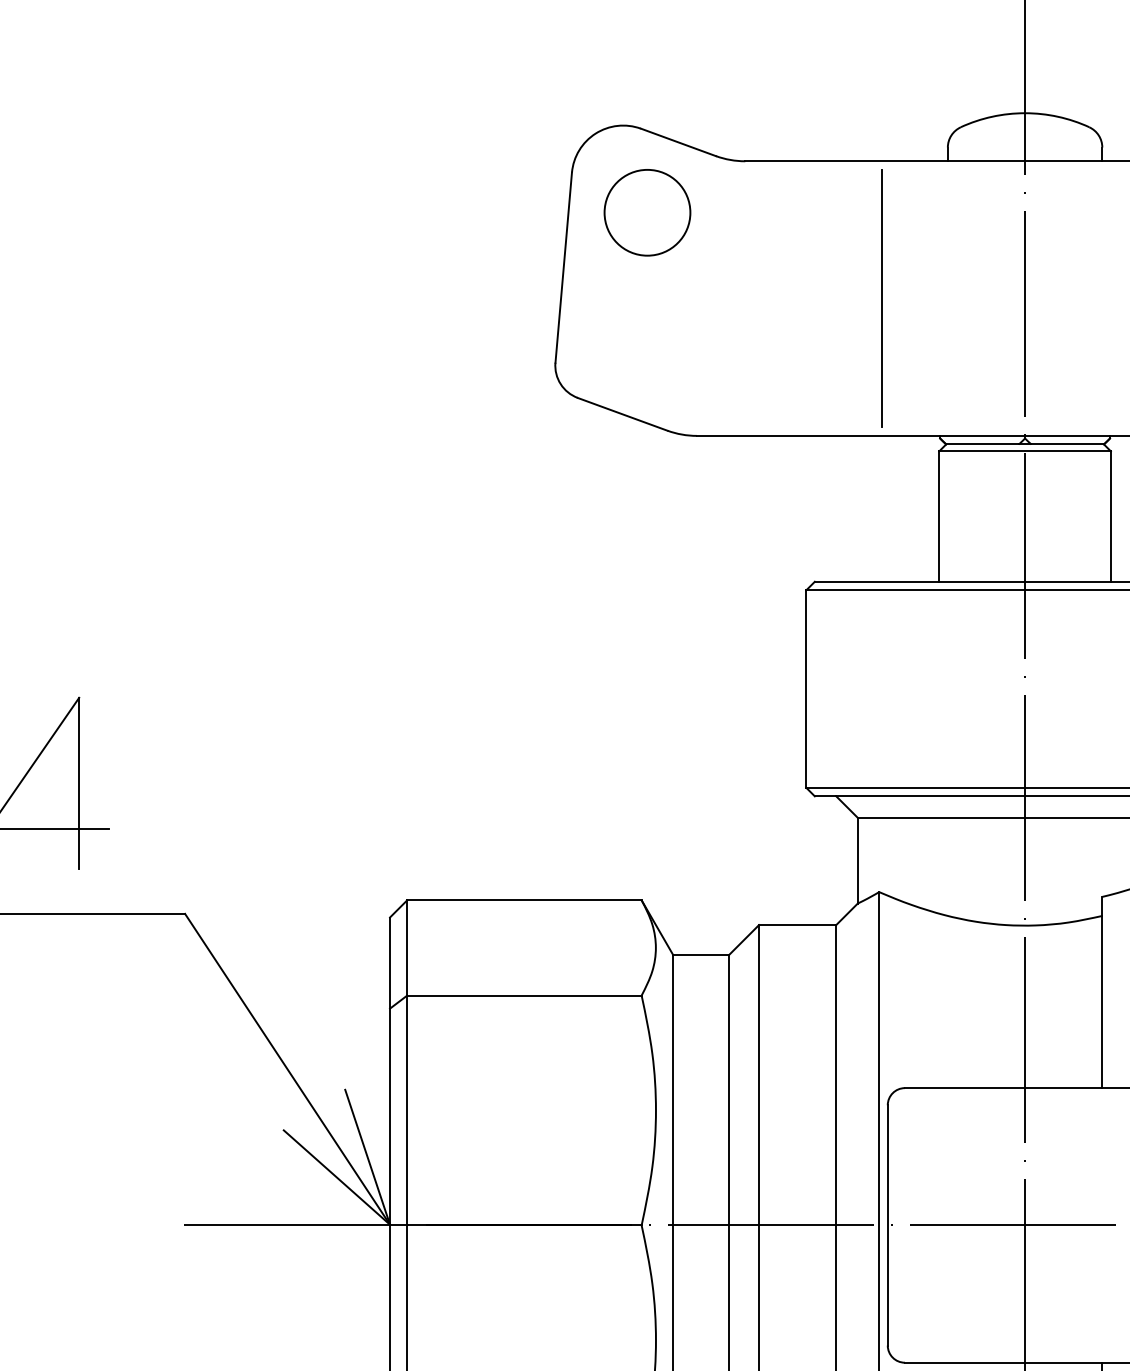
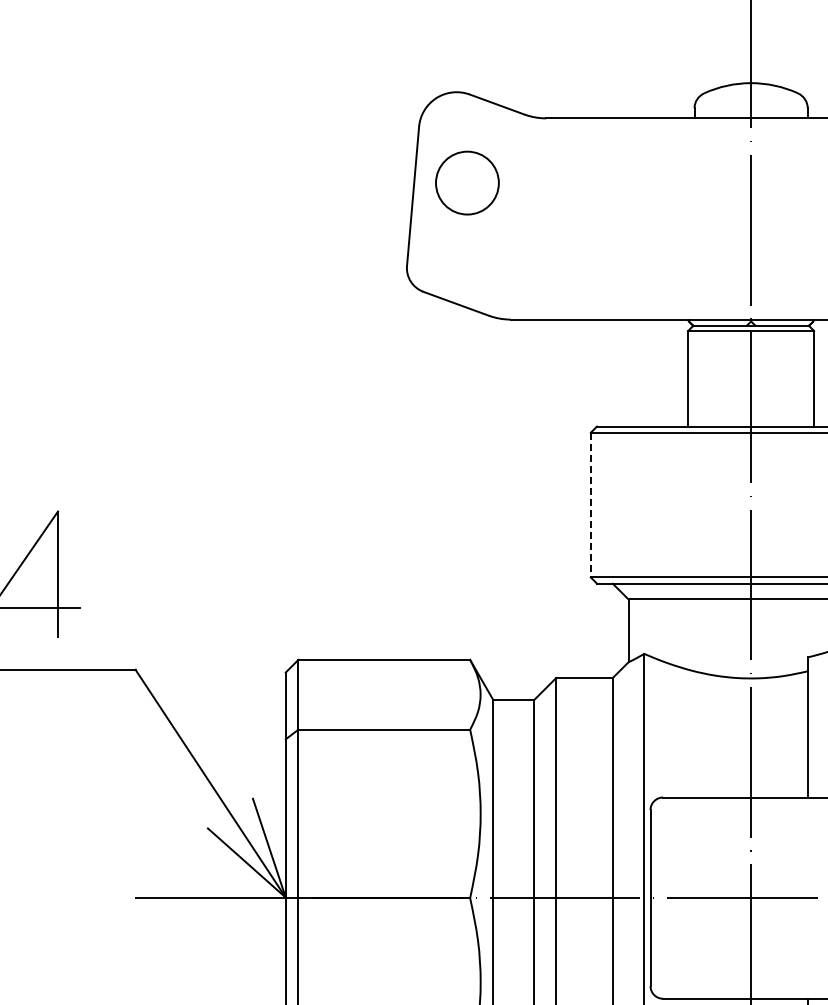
circle: (647, 211) -> (467, 182), moved
line: (882, 297) -> (646, 218), removed
line: (805, 689) -> (590, 505), solid -> dashed

